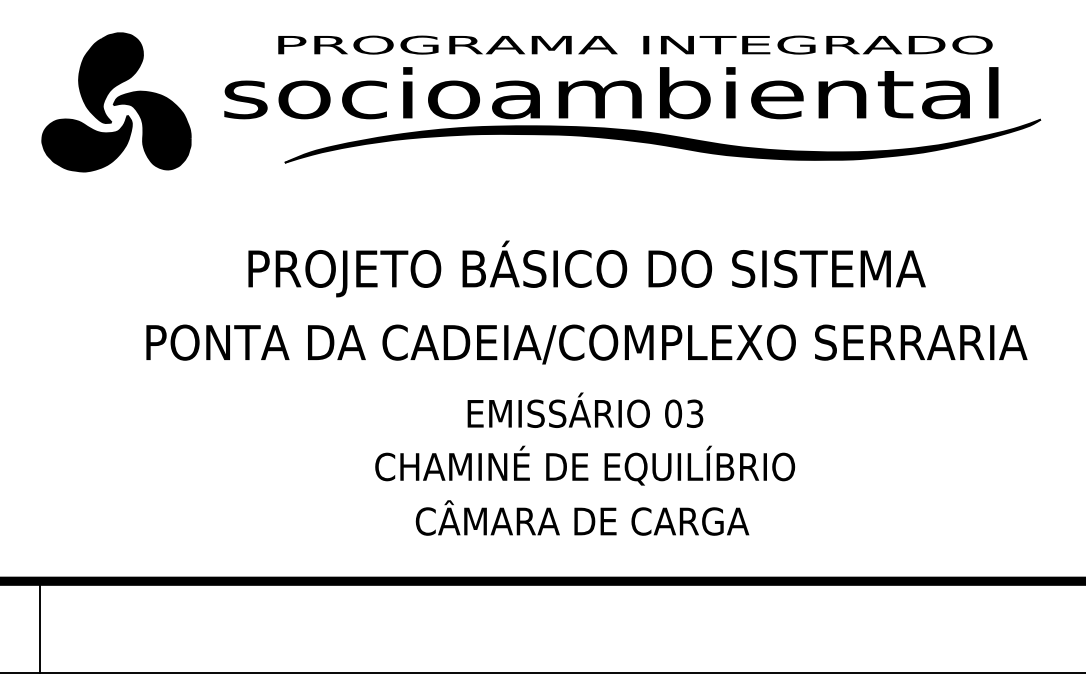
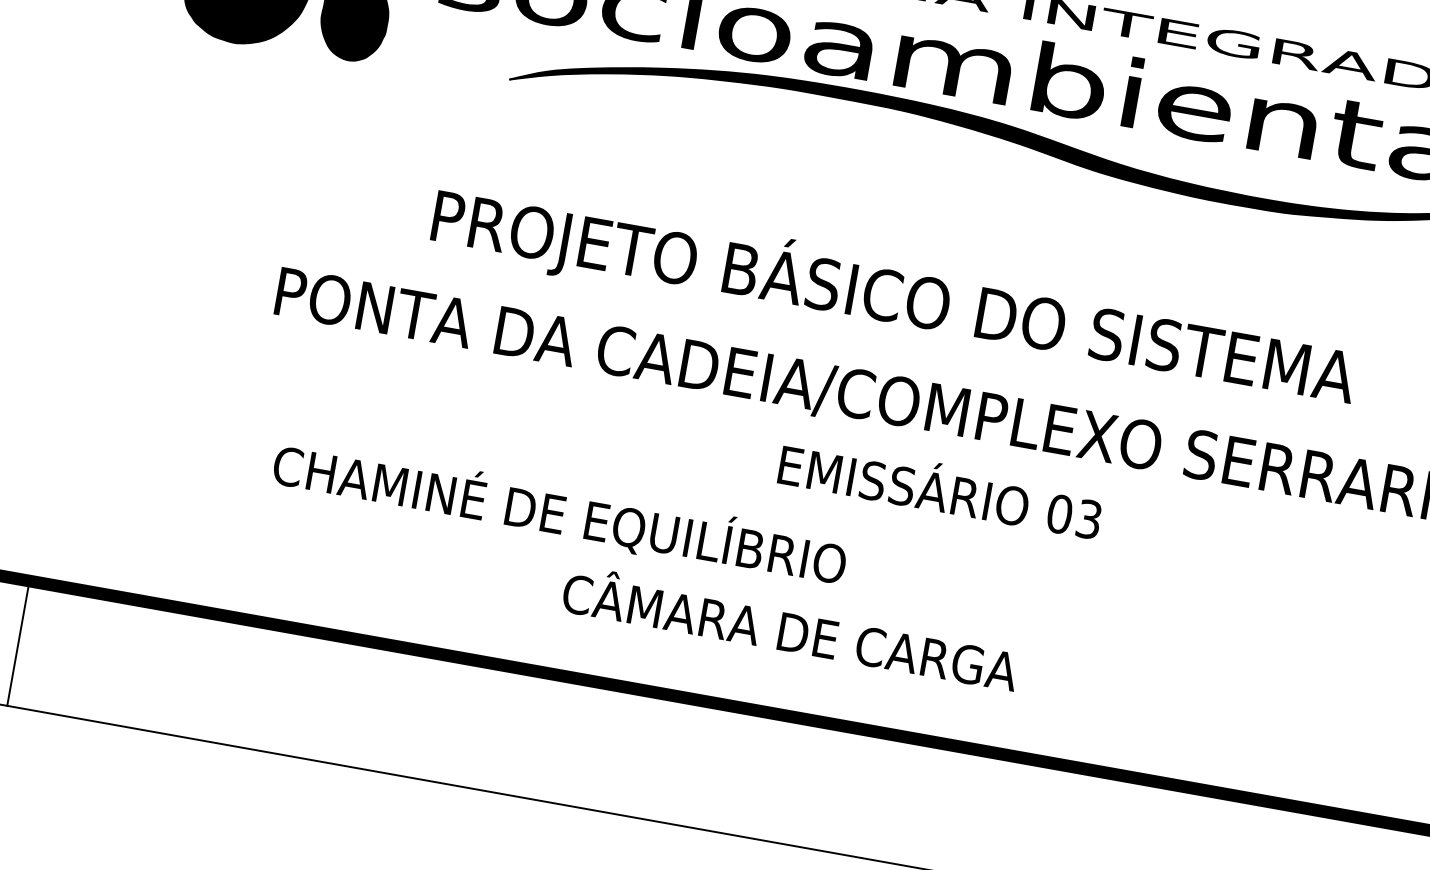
text: (585, 409) -> (941, 487), moved
text: (585, 465) -> (560, 513), moved
text: (582, 517) -> (791, 627), moved
line: (40, 627) -> (18, 643), moved

